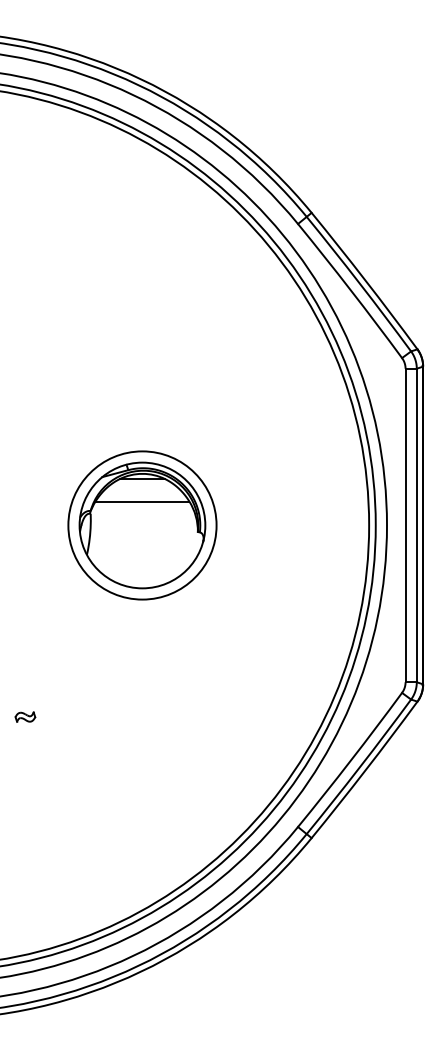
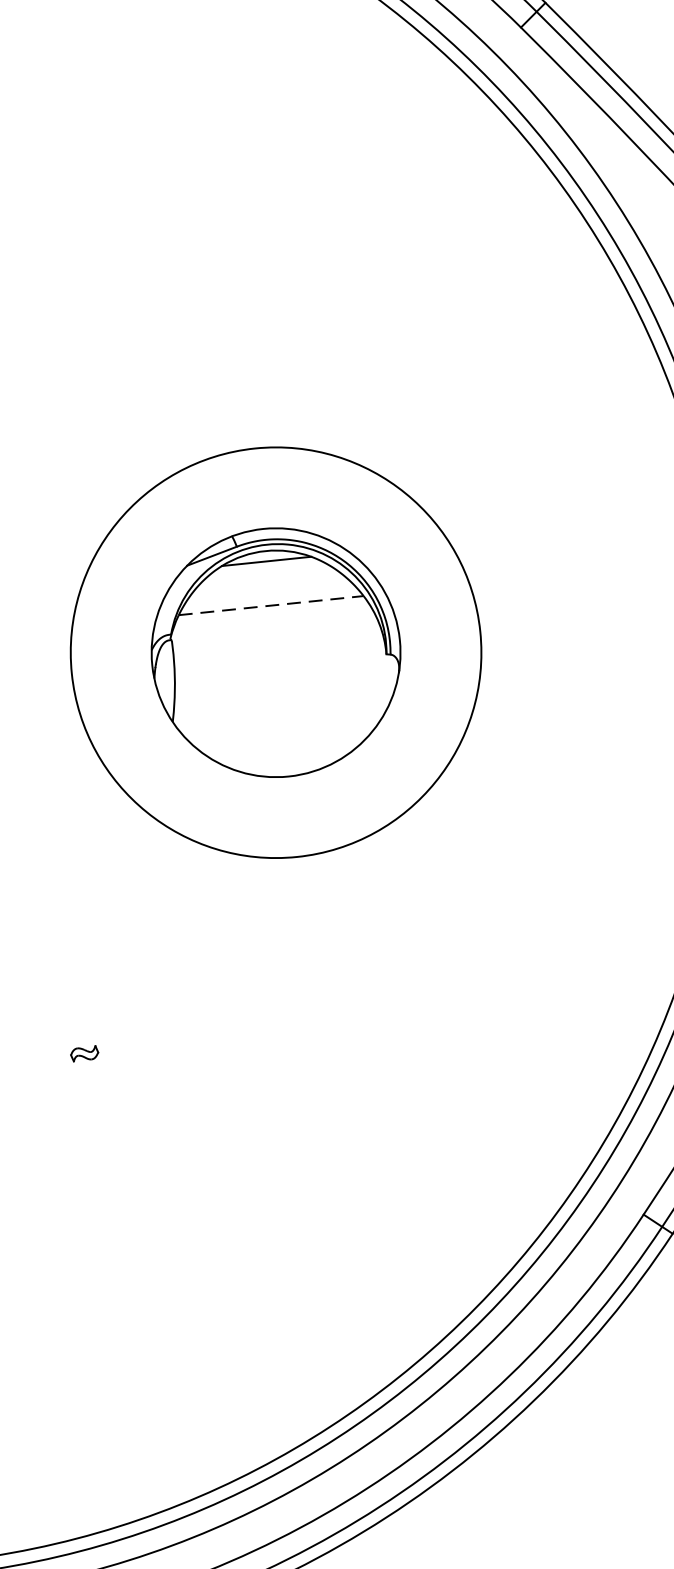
line: (142, 501) -> (271, 605), solid -> dashed
circle: (142, 525) -> (276, 652), size x1.4
part: (25, 716) -> (84, 1052), size x0.7

